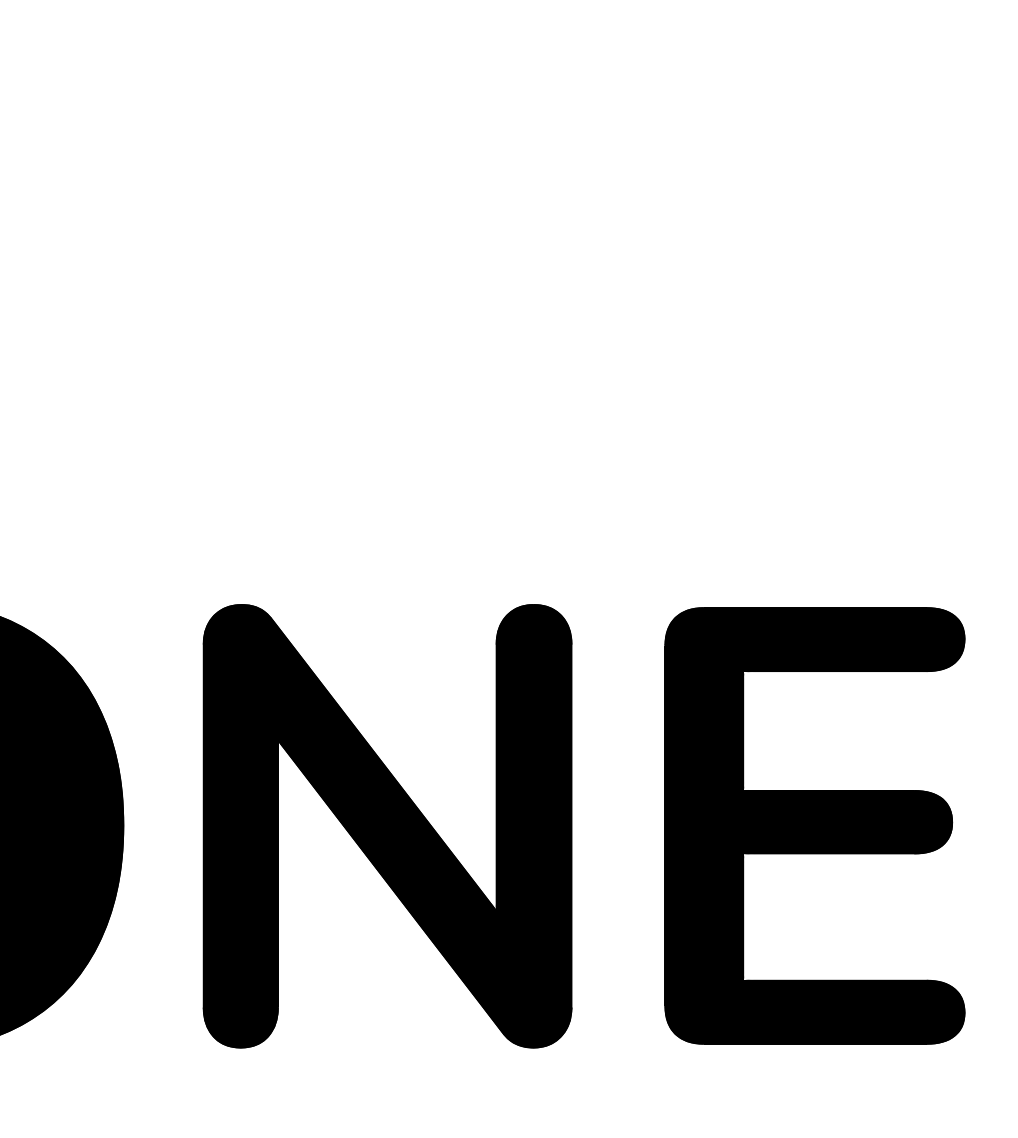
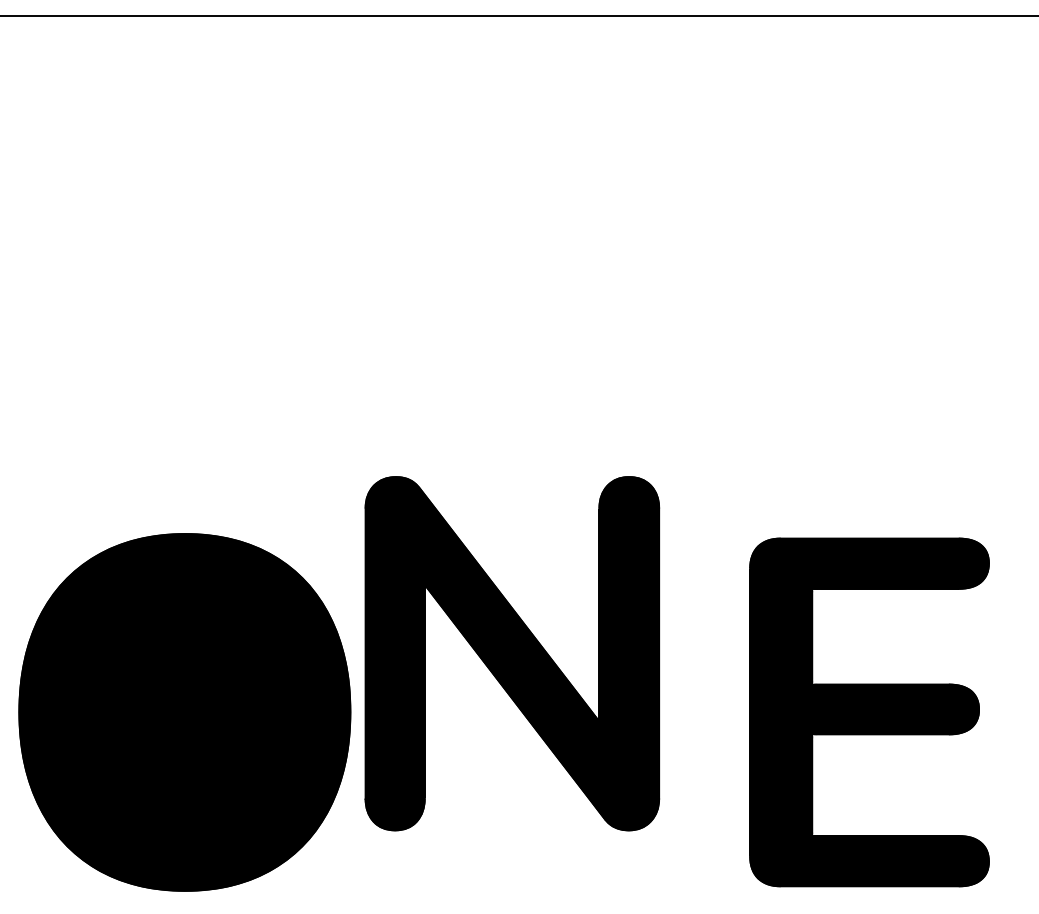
part: (387, 826) -> (512, 653), moved
part: (814, 826) -> (869, 712), moved

